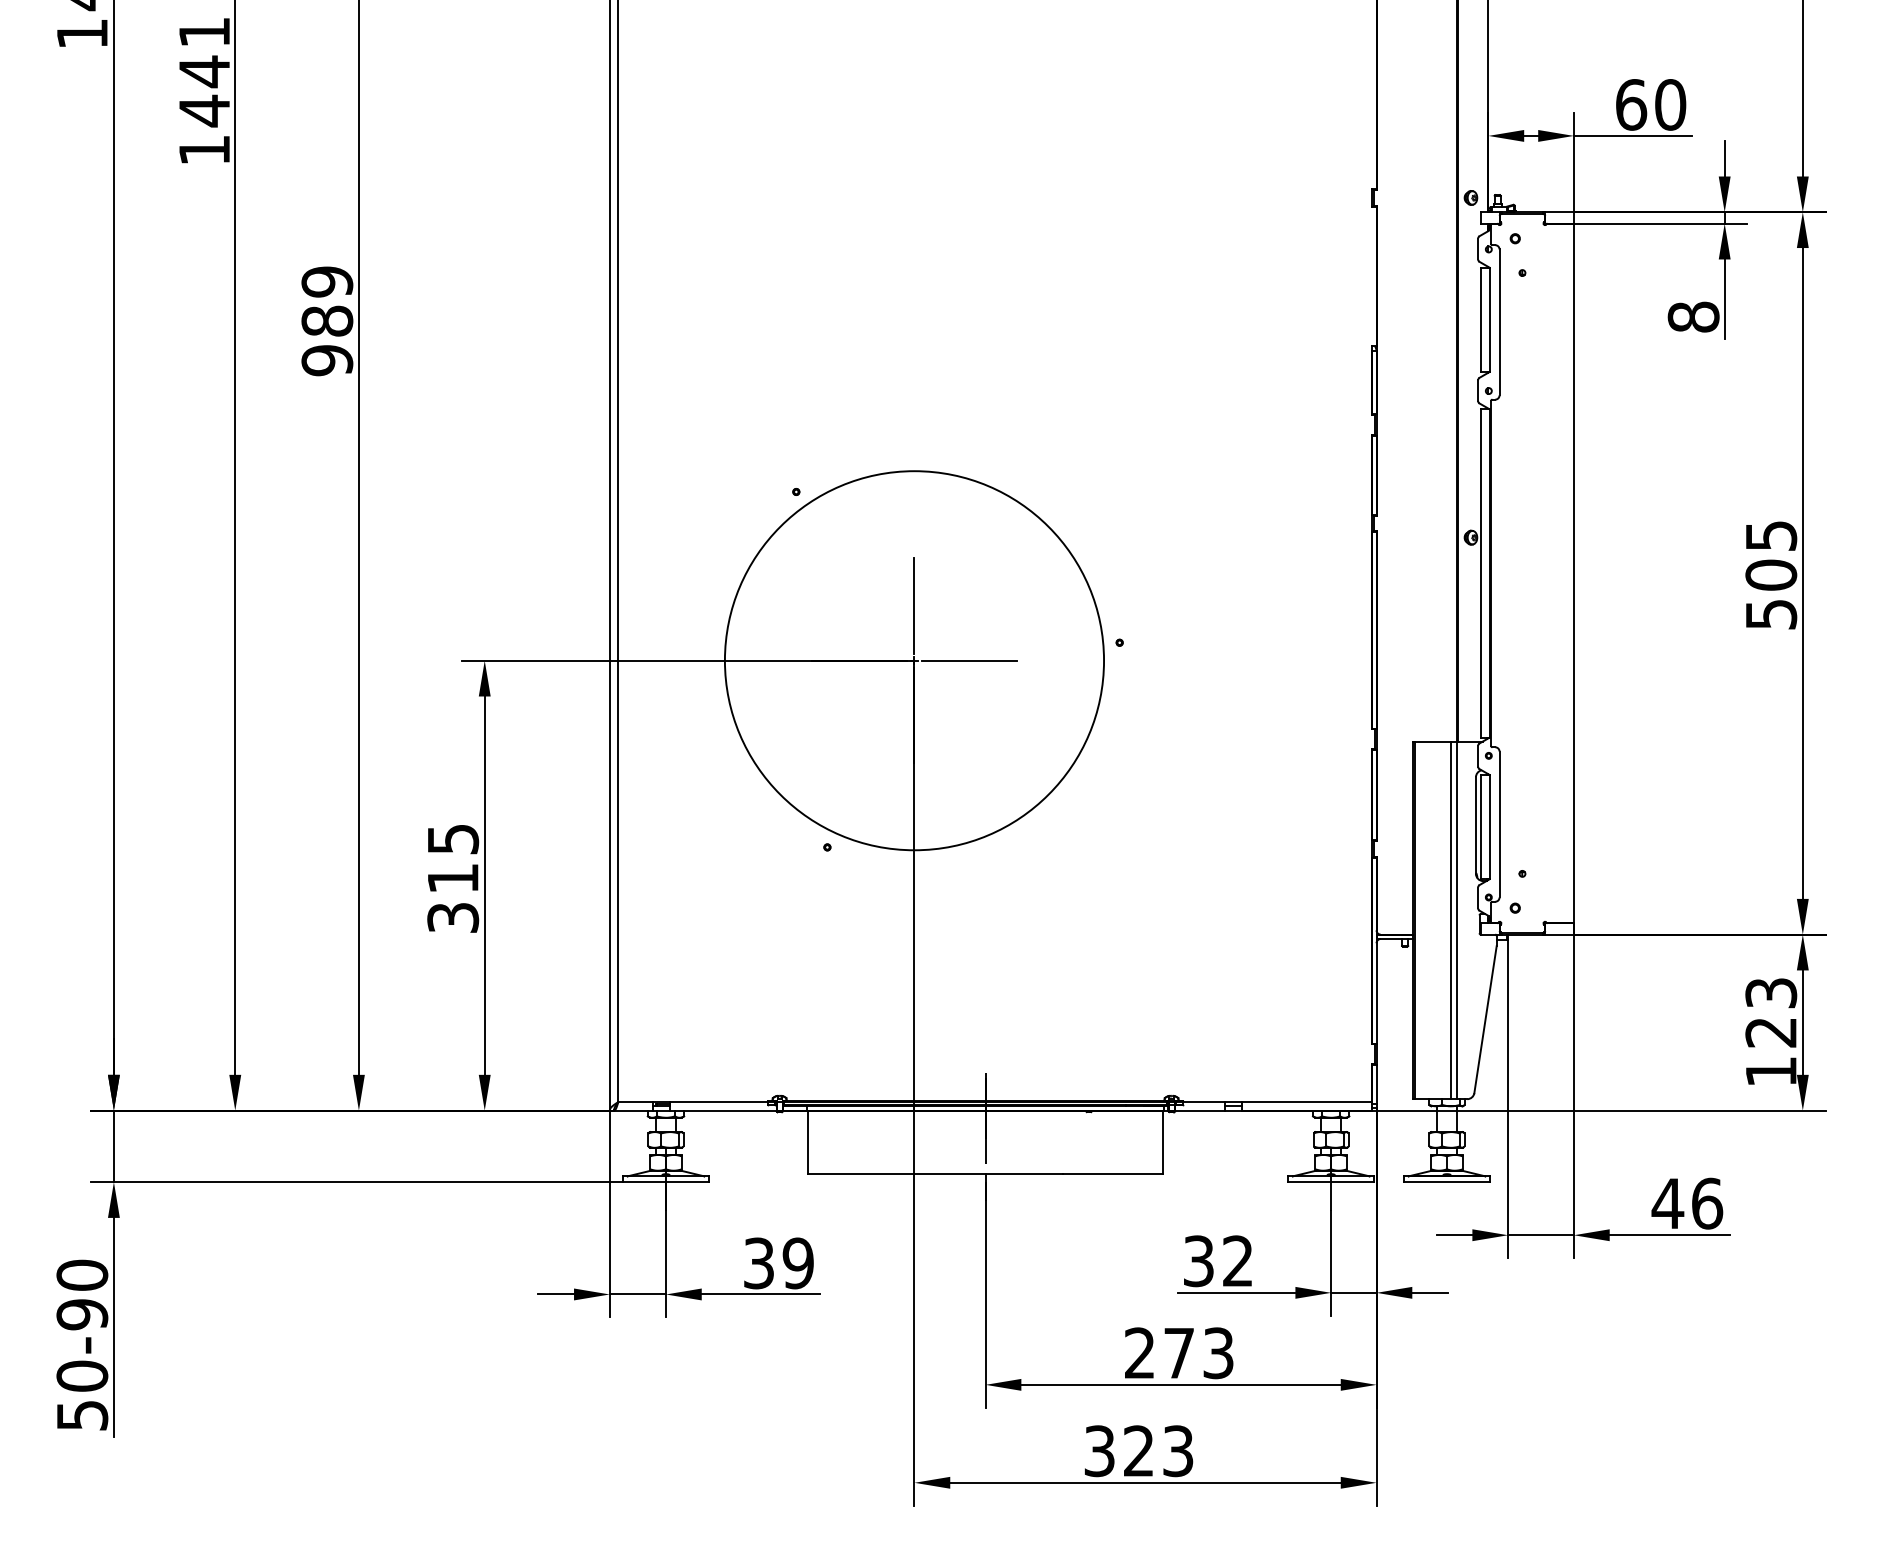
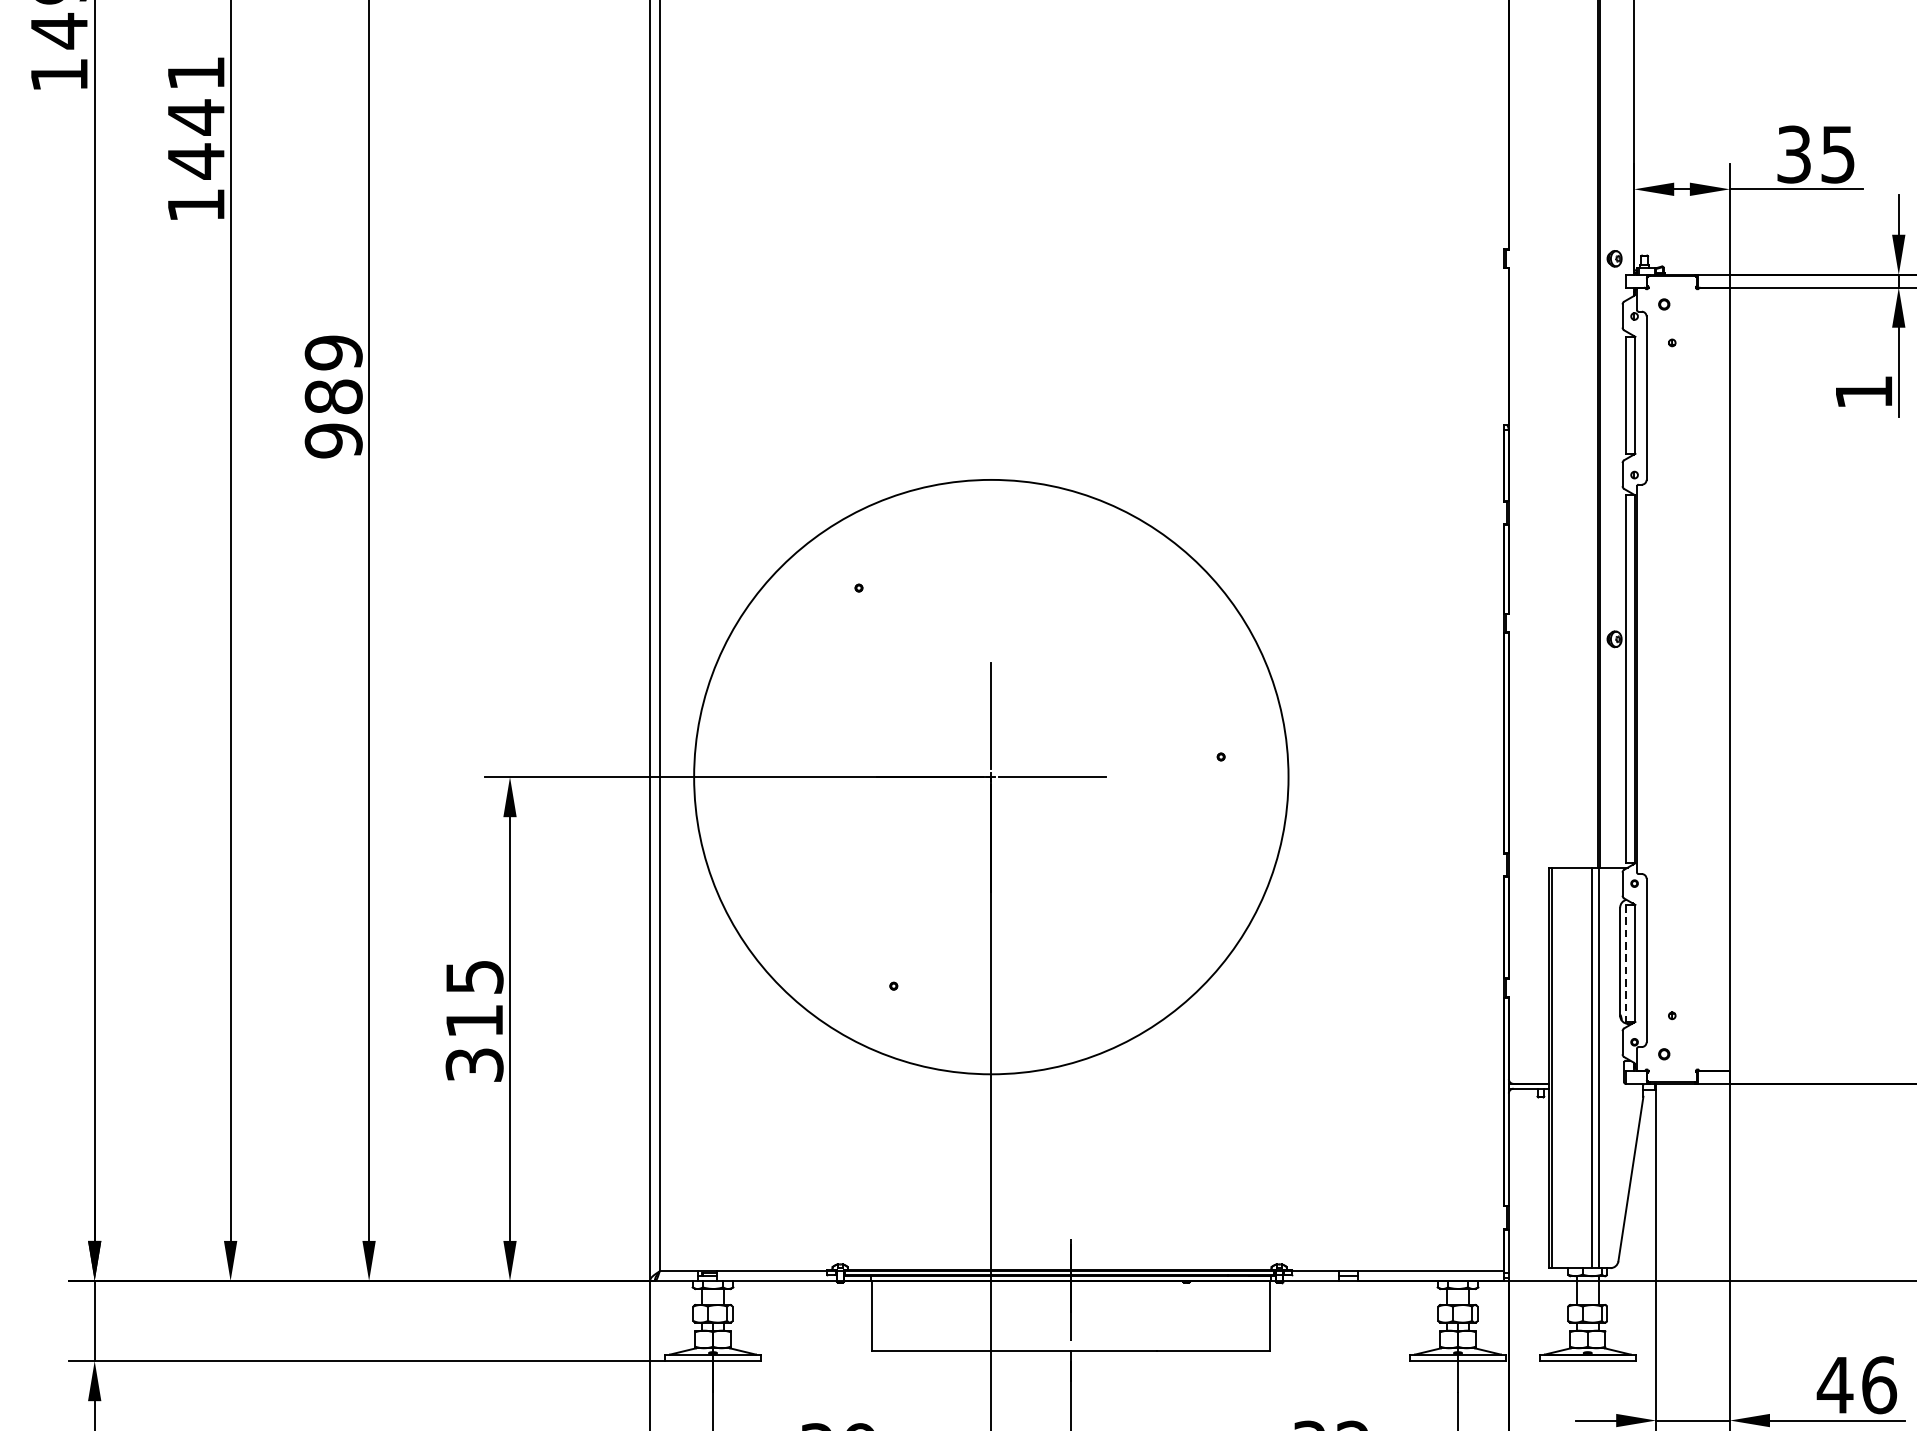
text: (1651, 104) -> (1816, 154), 60 -> 35
text: (1693, 316) -> (1863, 391), 8 -> 1
circle: (914, 660) -> (991, 776), size x1.4
line: (1480, 827) -> (1625, 963), solid -> dashed

